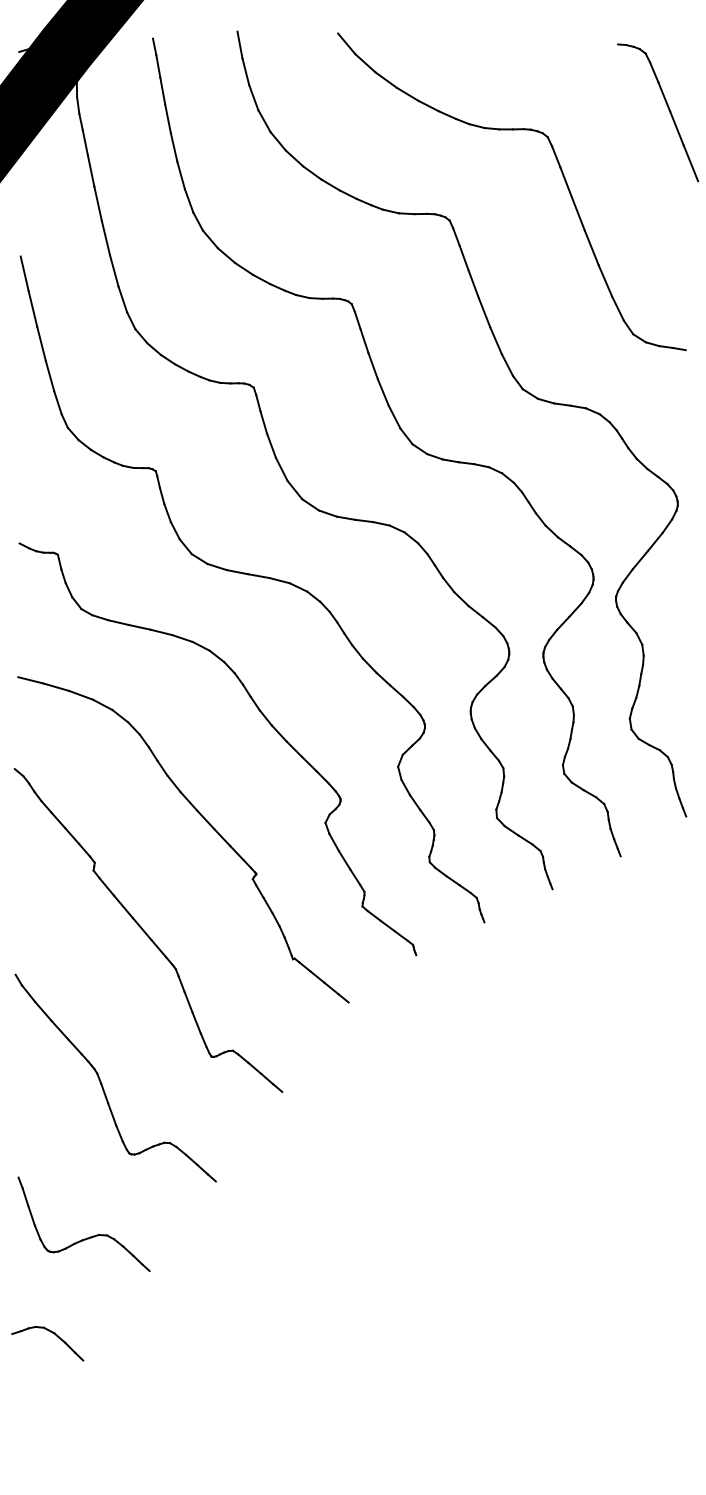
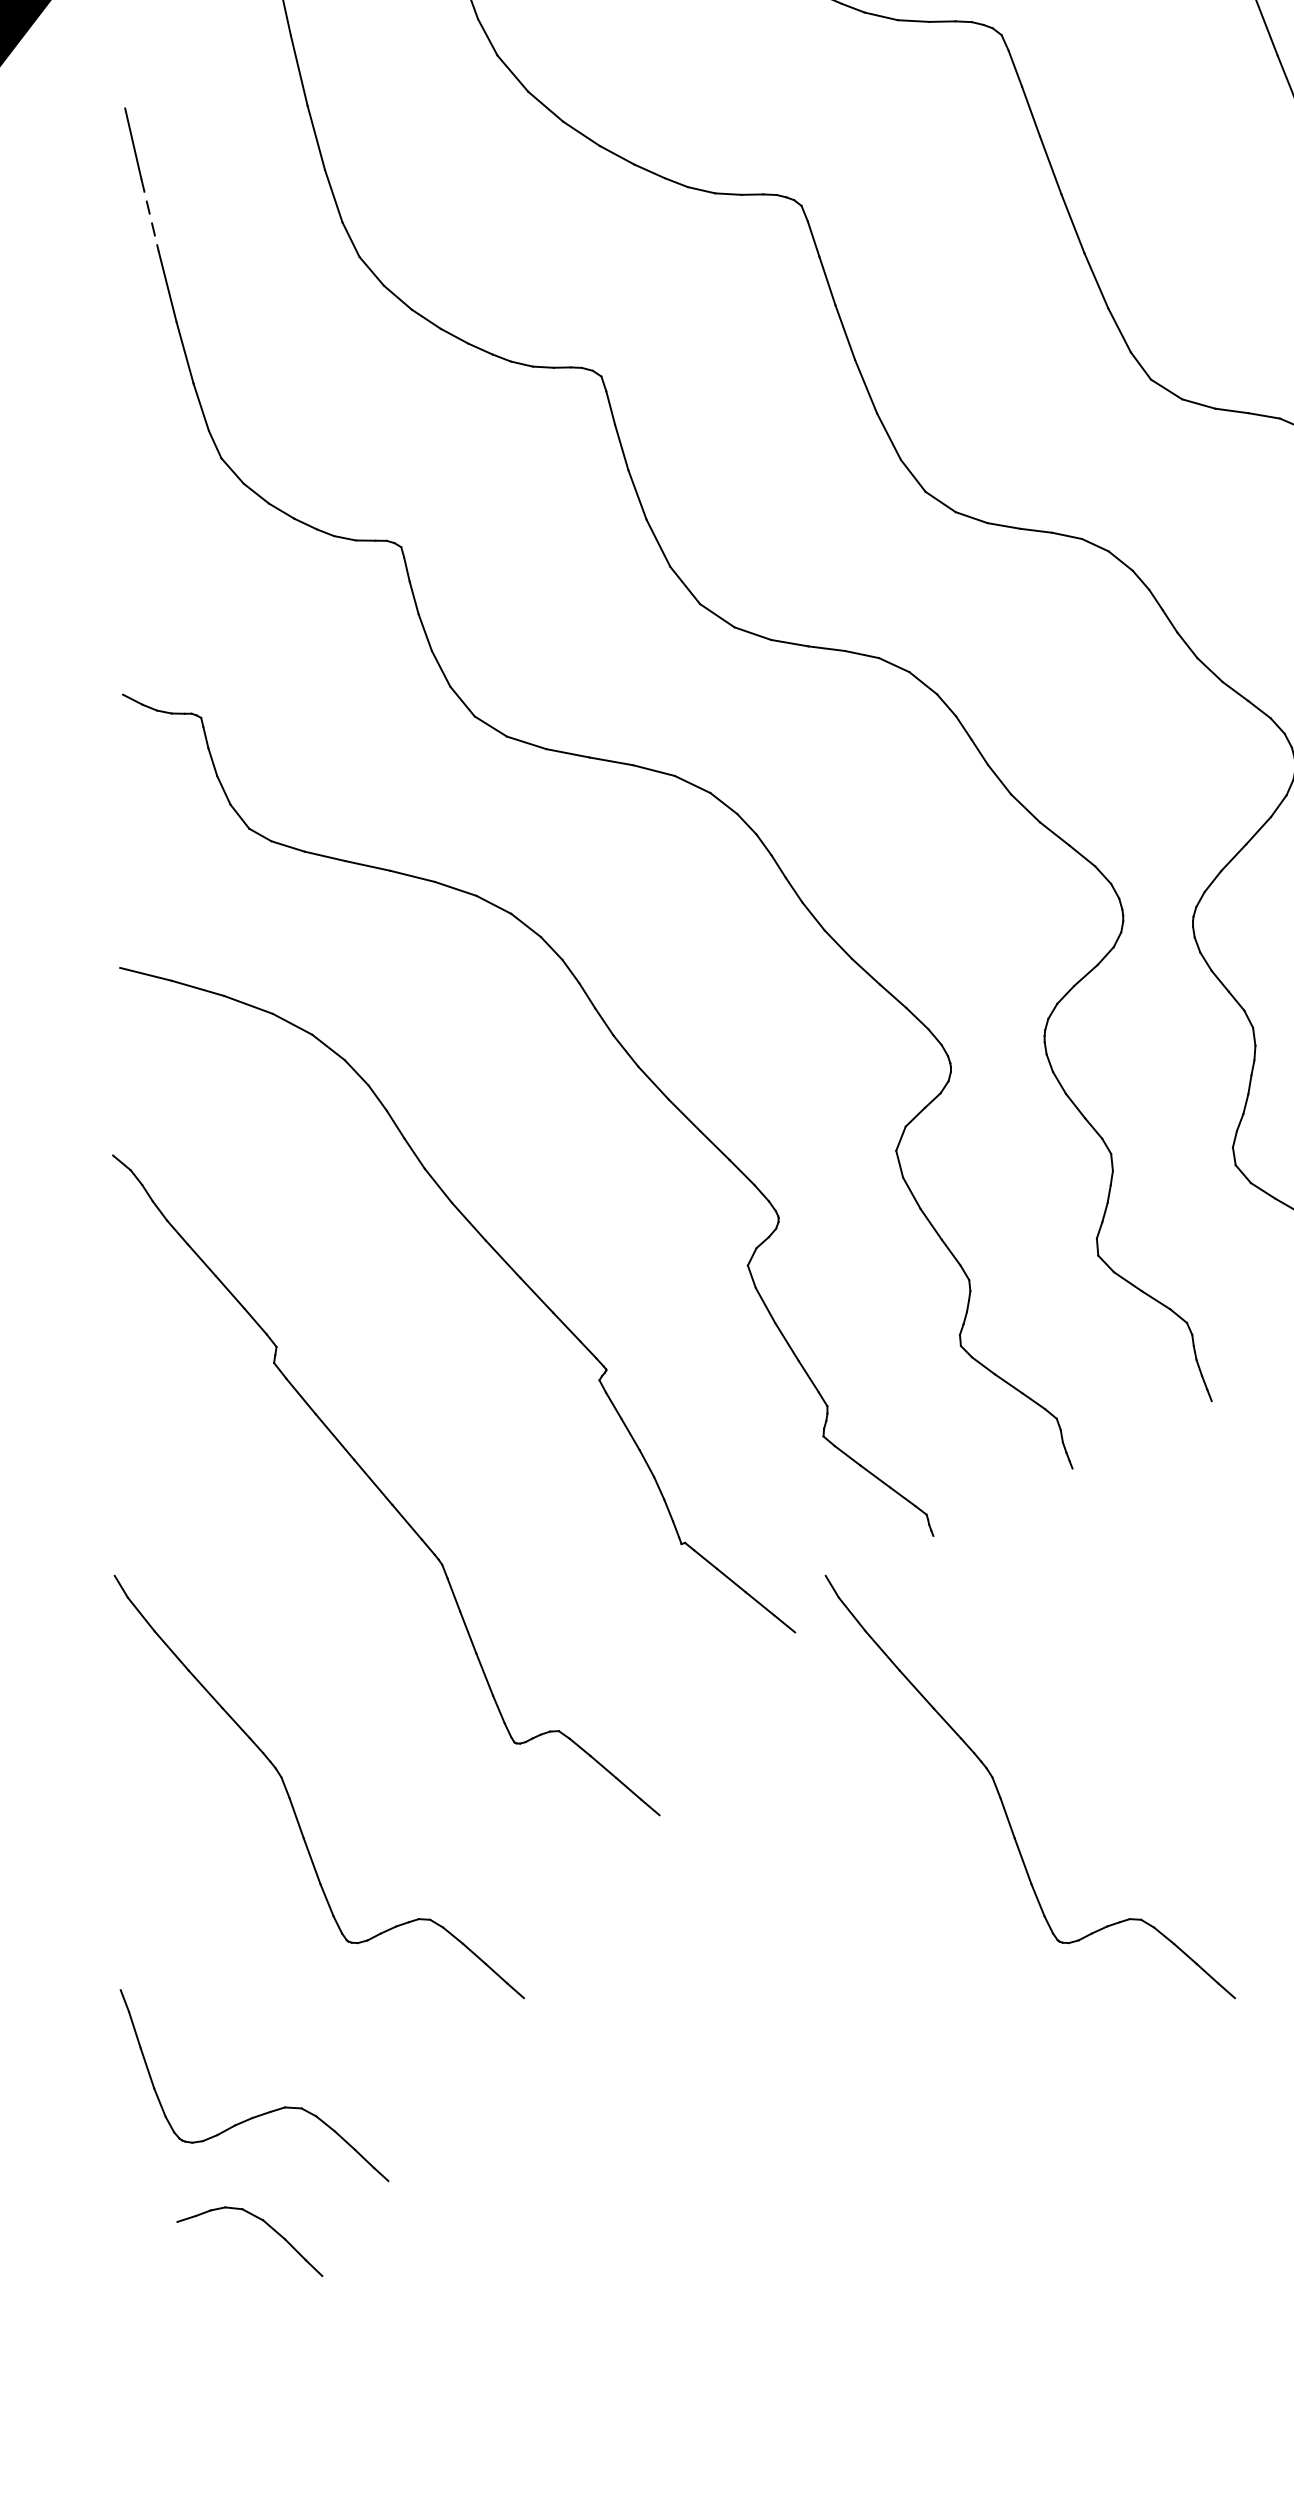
line: (33, 309) -> (151, 216), solid -> dashed
part: (450, 1083) -> (1003, 1797), added
part: (52, 1333) -> (259, 2220), moved

